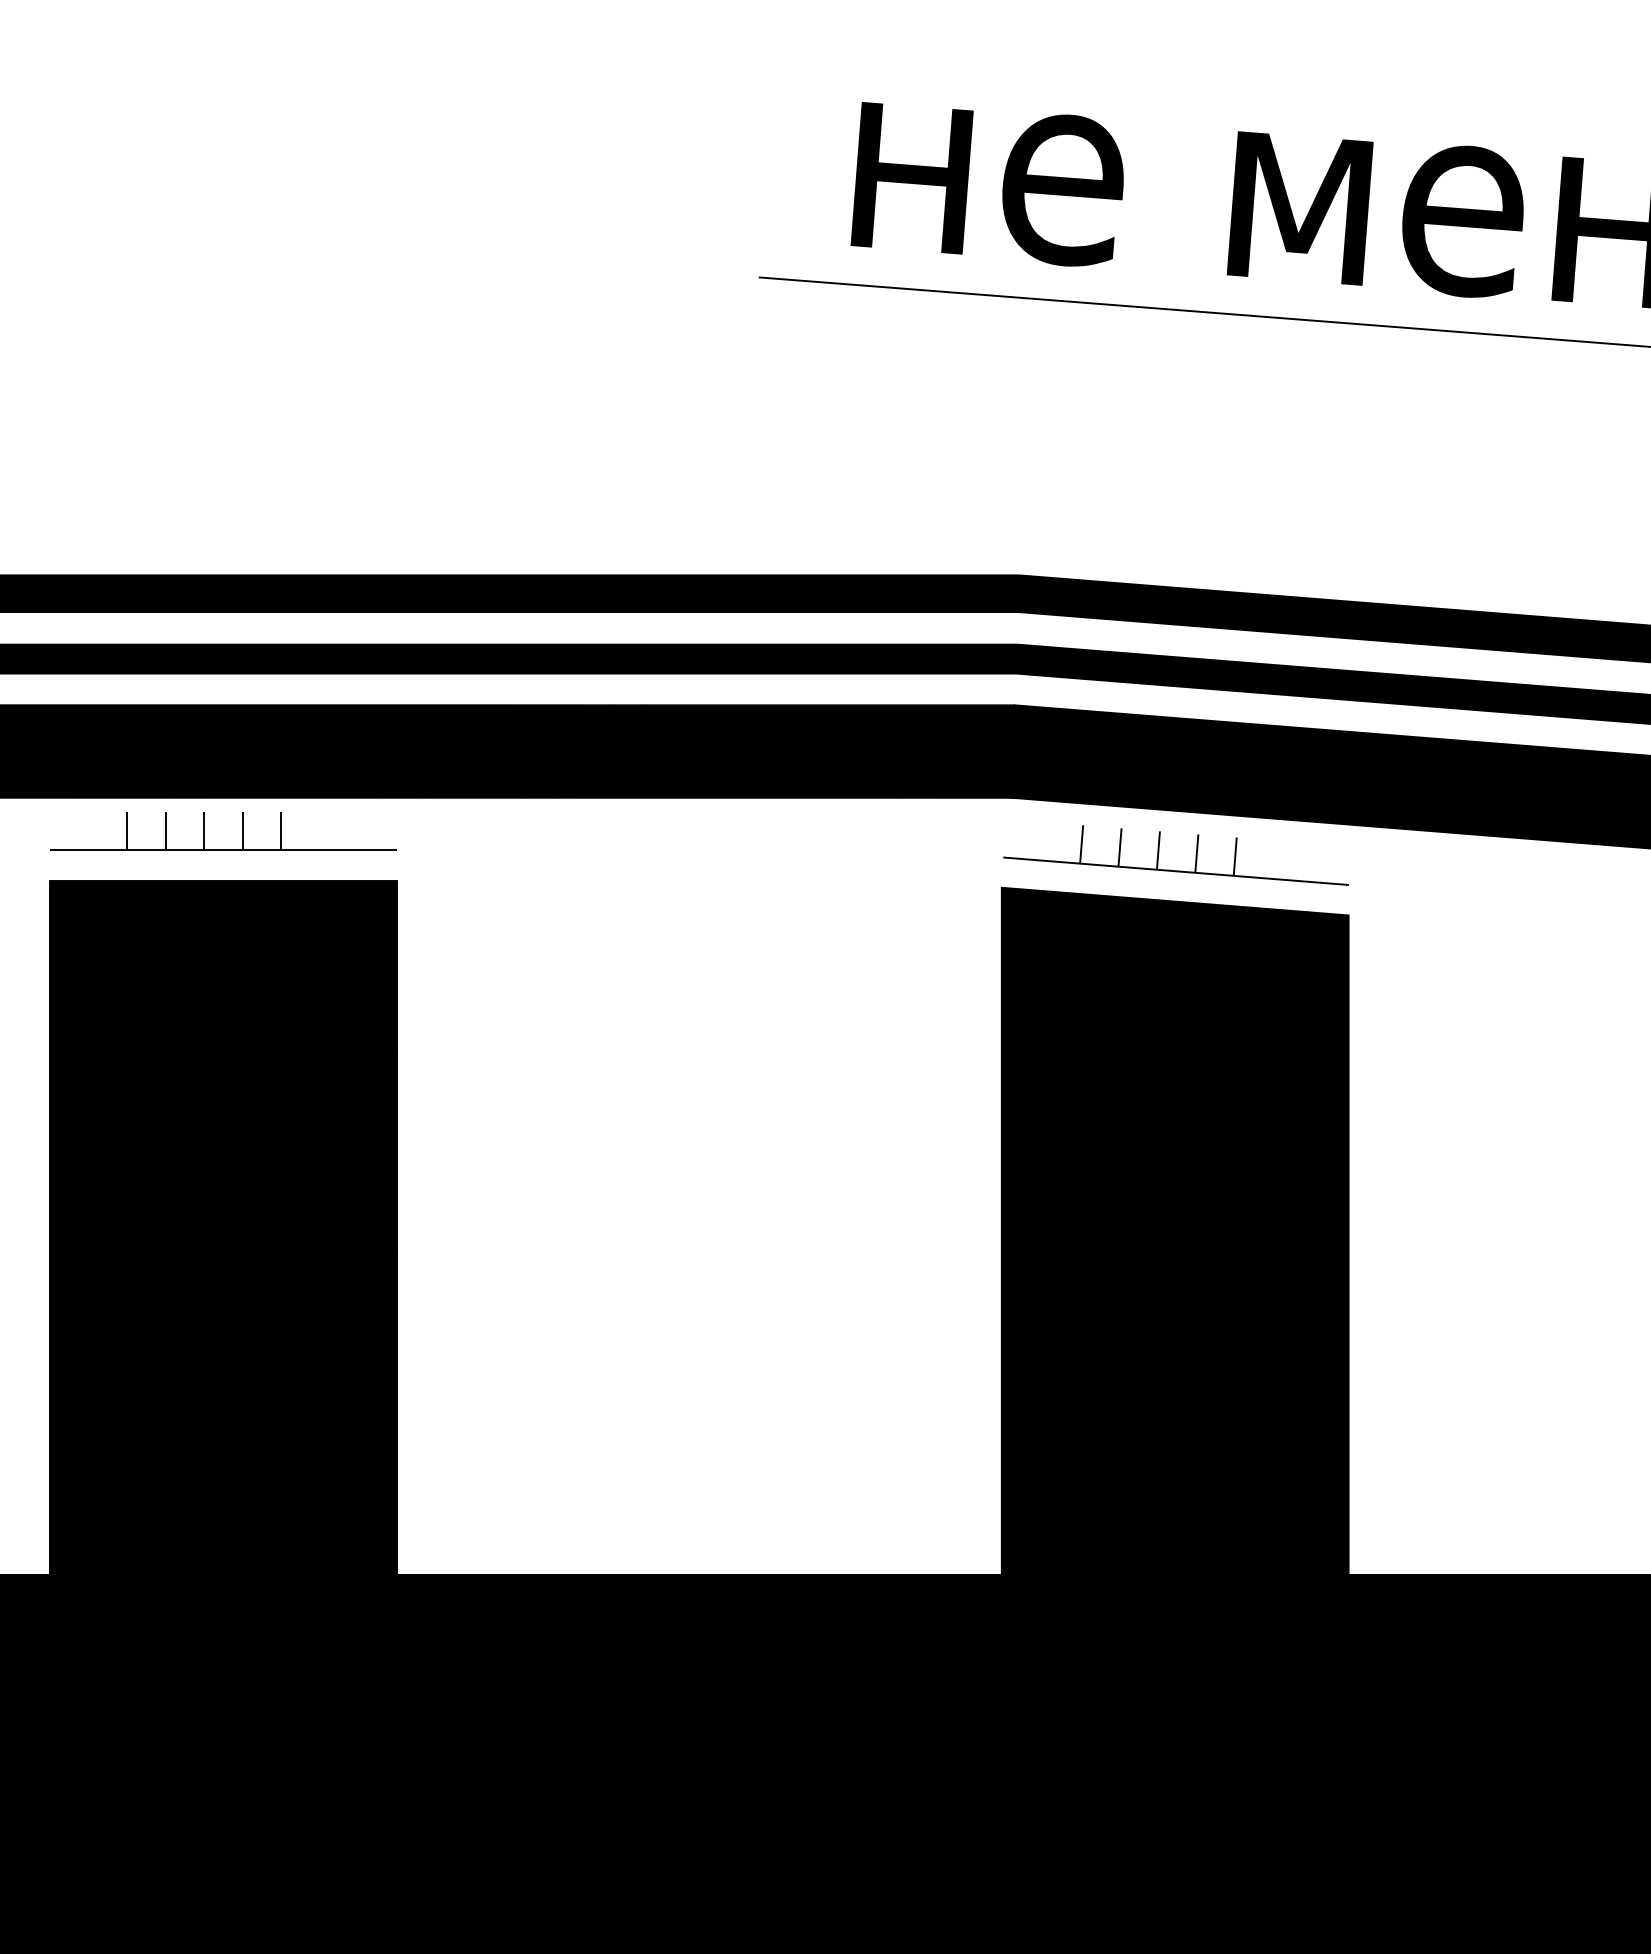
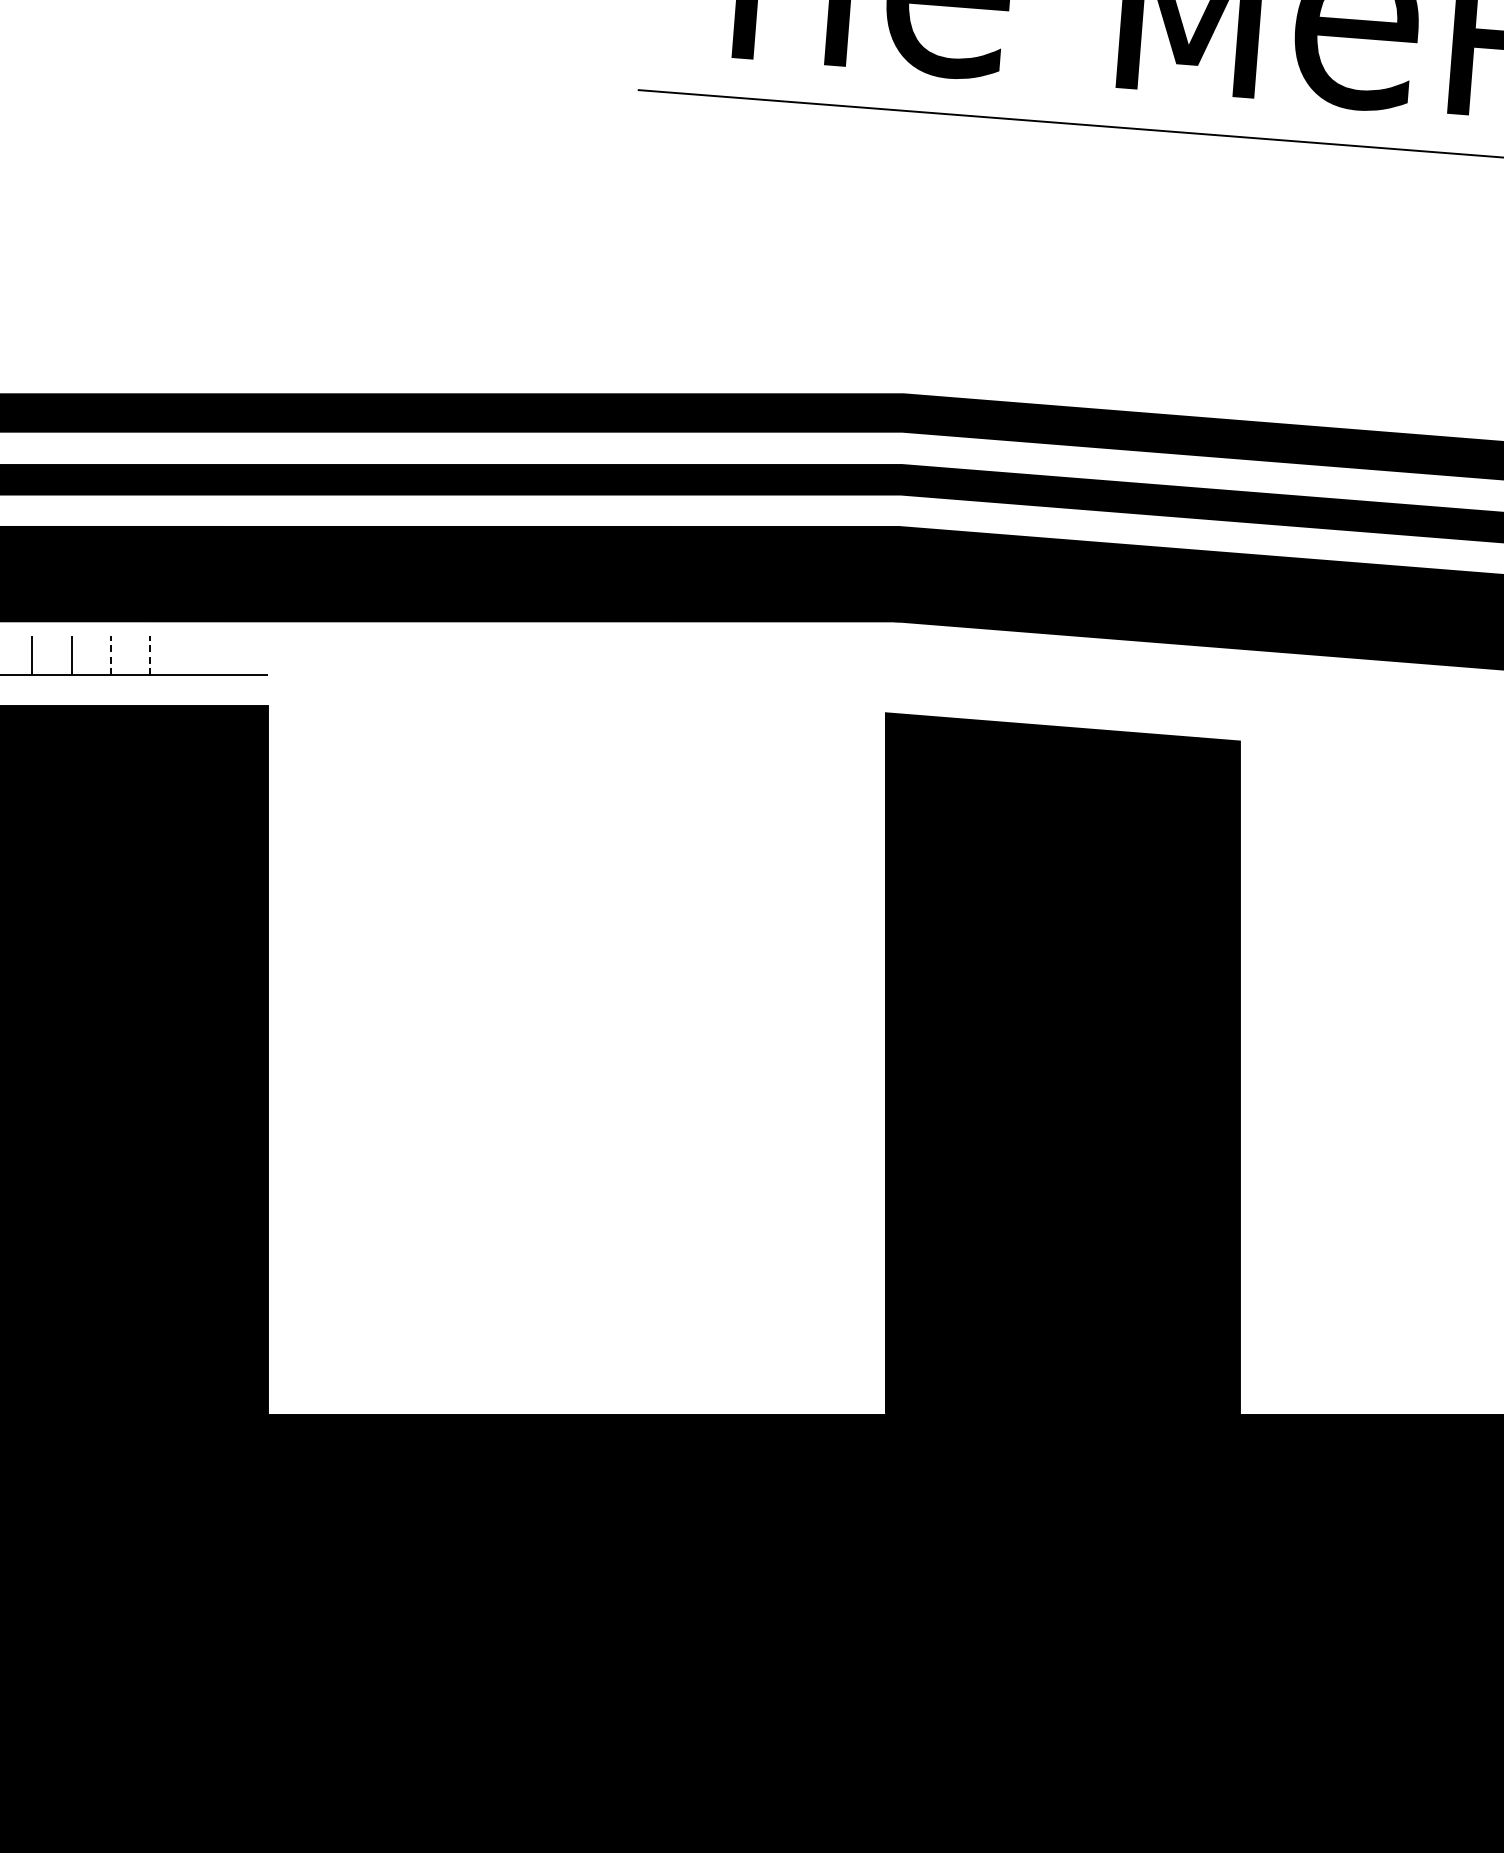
line: (242, 830) -> (110, 654), solid -> dashed
line: (281, 830) -> (150, 654), solid -> dashed
part: (1170, 869) -> (1058, 694), removed

